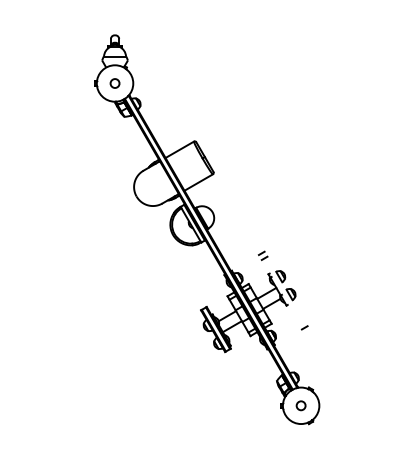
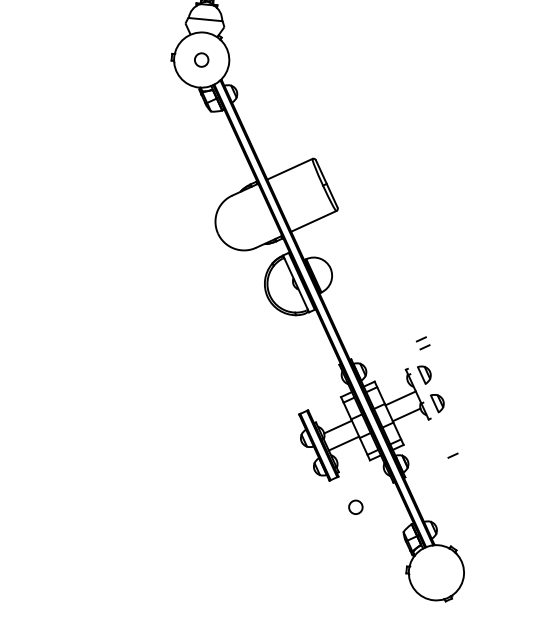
part: (262, 255) -> (422, 342), moved
circle: (300, 405) -> (354, 506), moved

